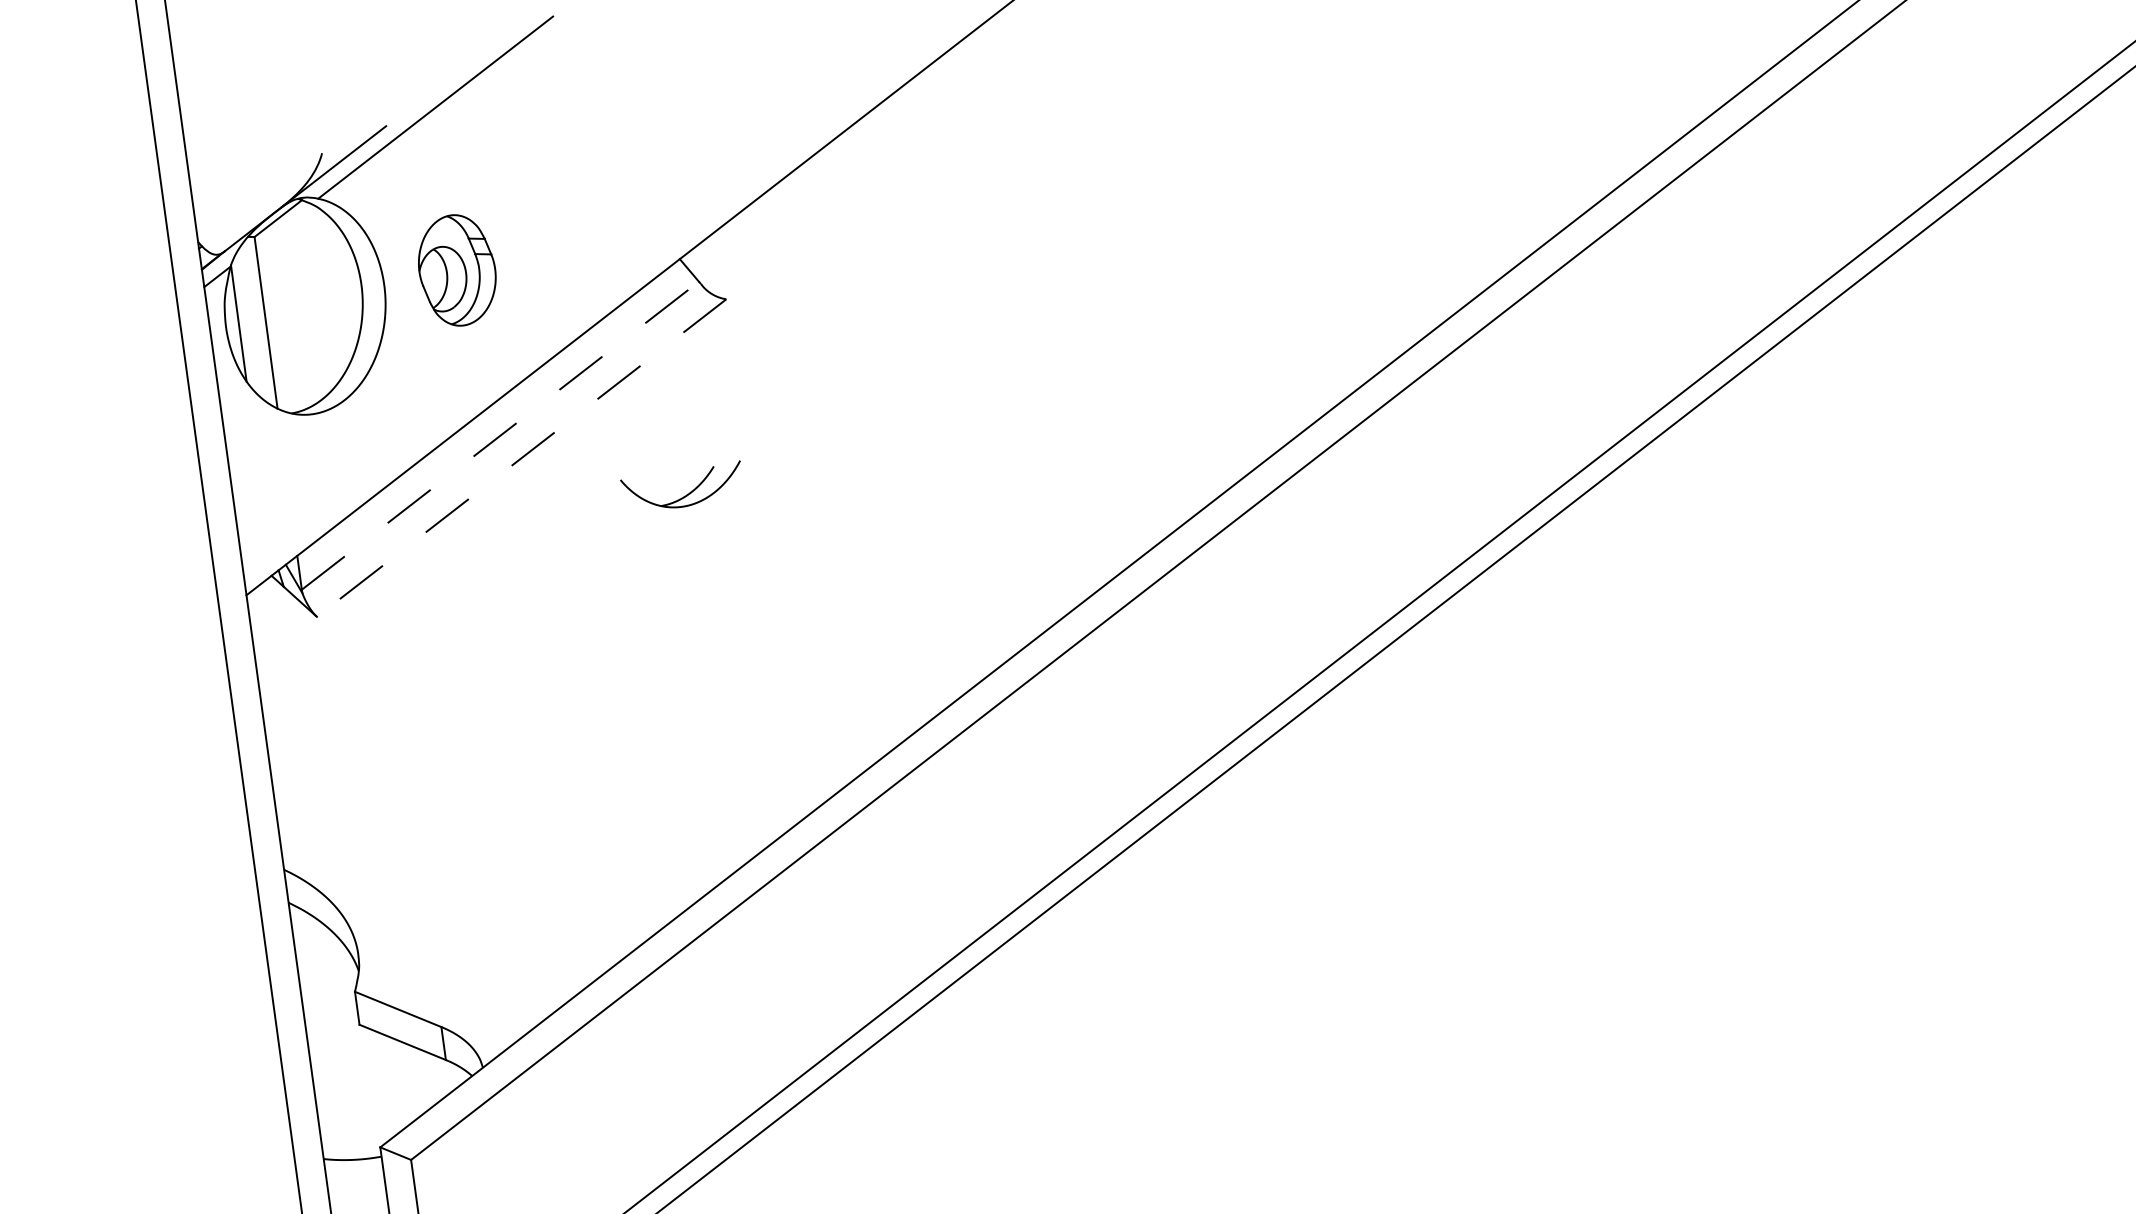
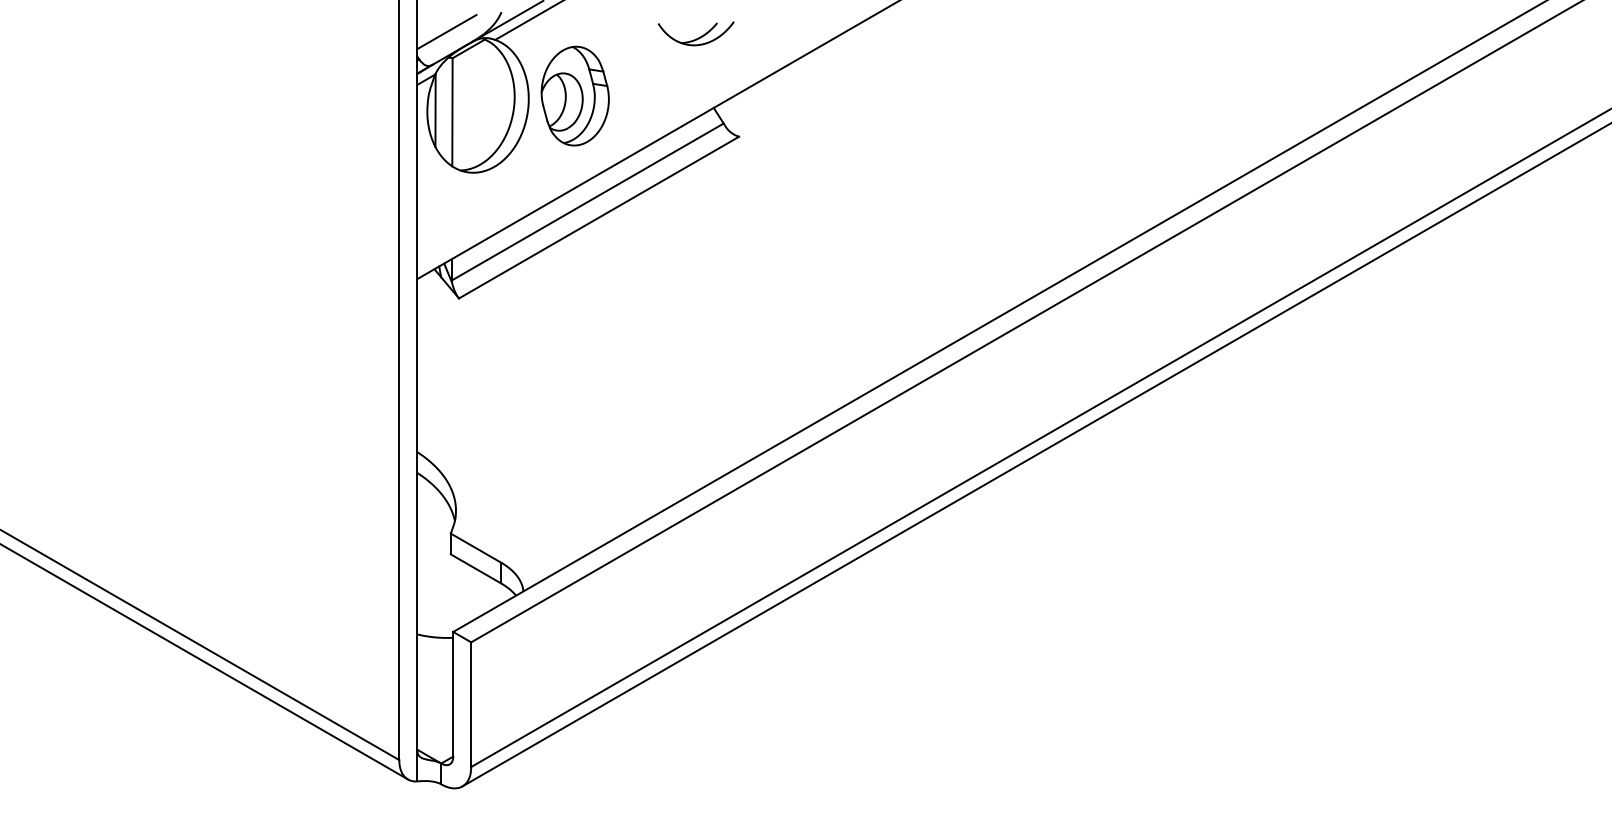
line: (239, 195) -> (446, 31), added
part: (456, 269) -> (574, 95), size x1.43
line: (499, 435) -> (587, 201), dashed -> solid
line: (522, 457) -> (599, 217), dashed -> solid
part: (681, 487) -> (695, 33), moved

